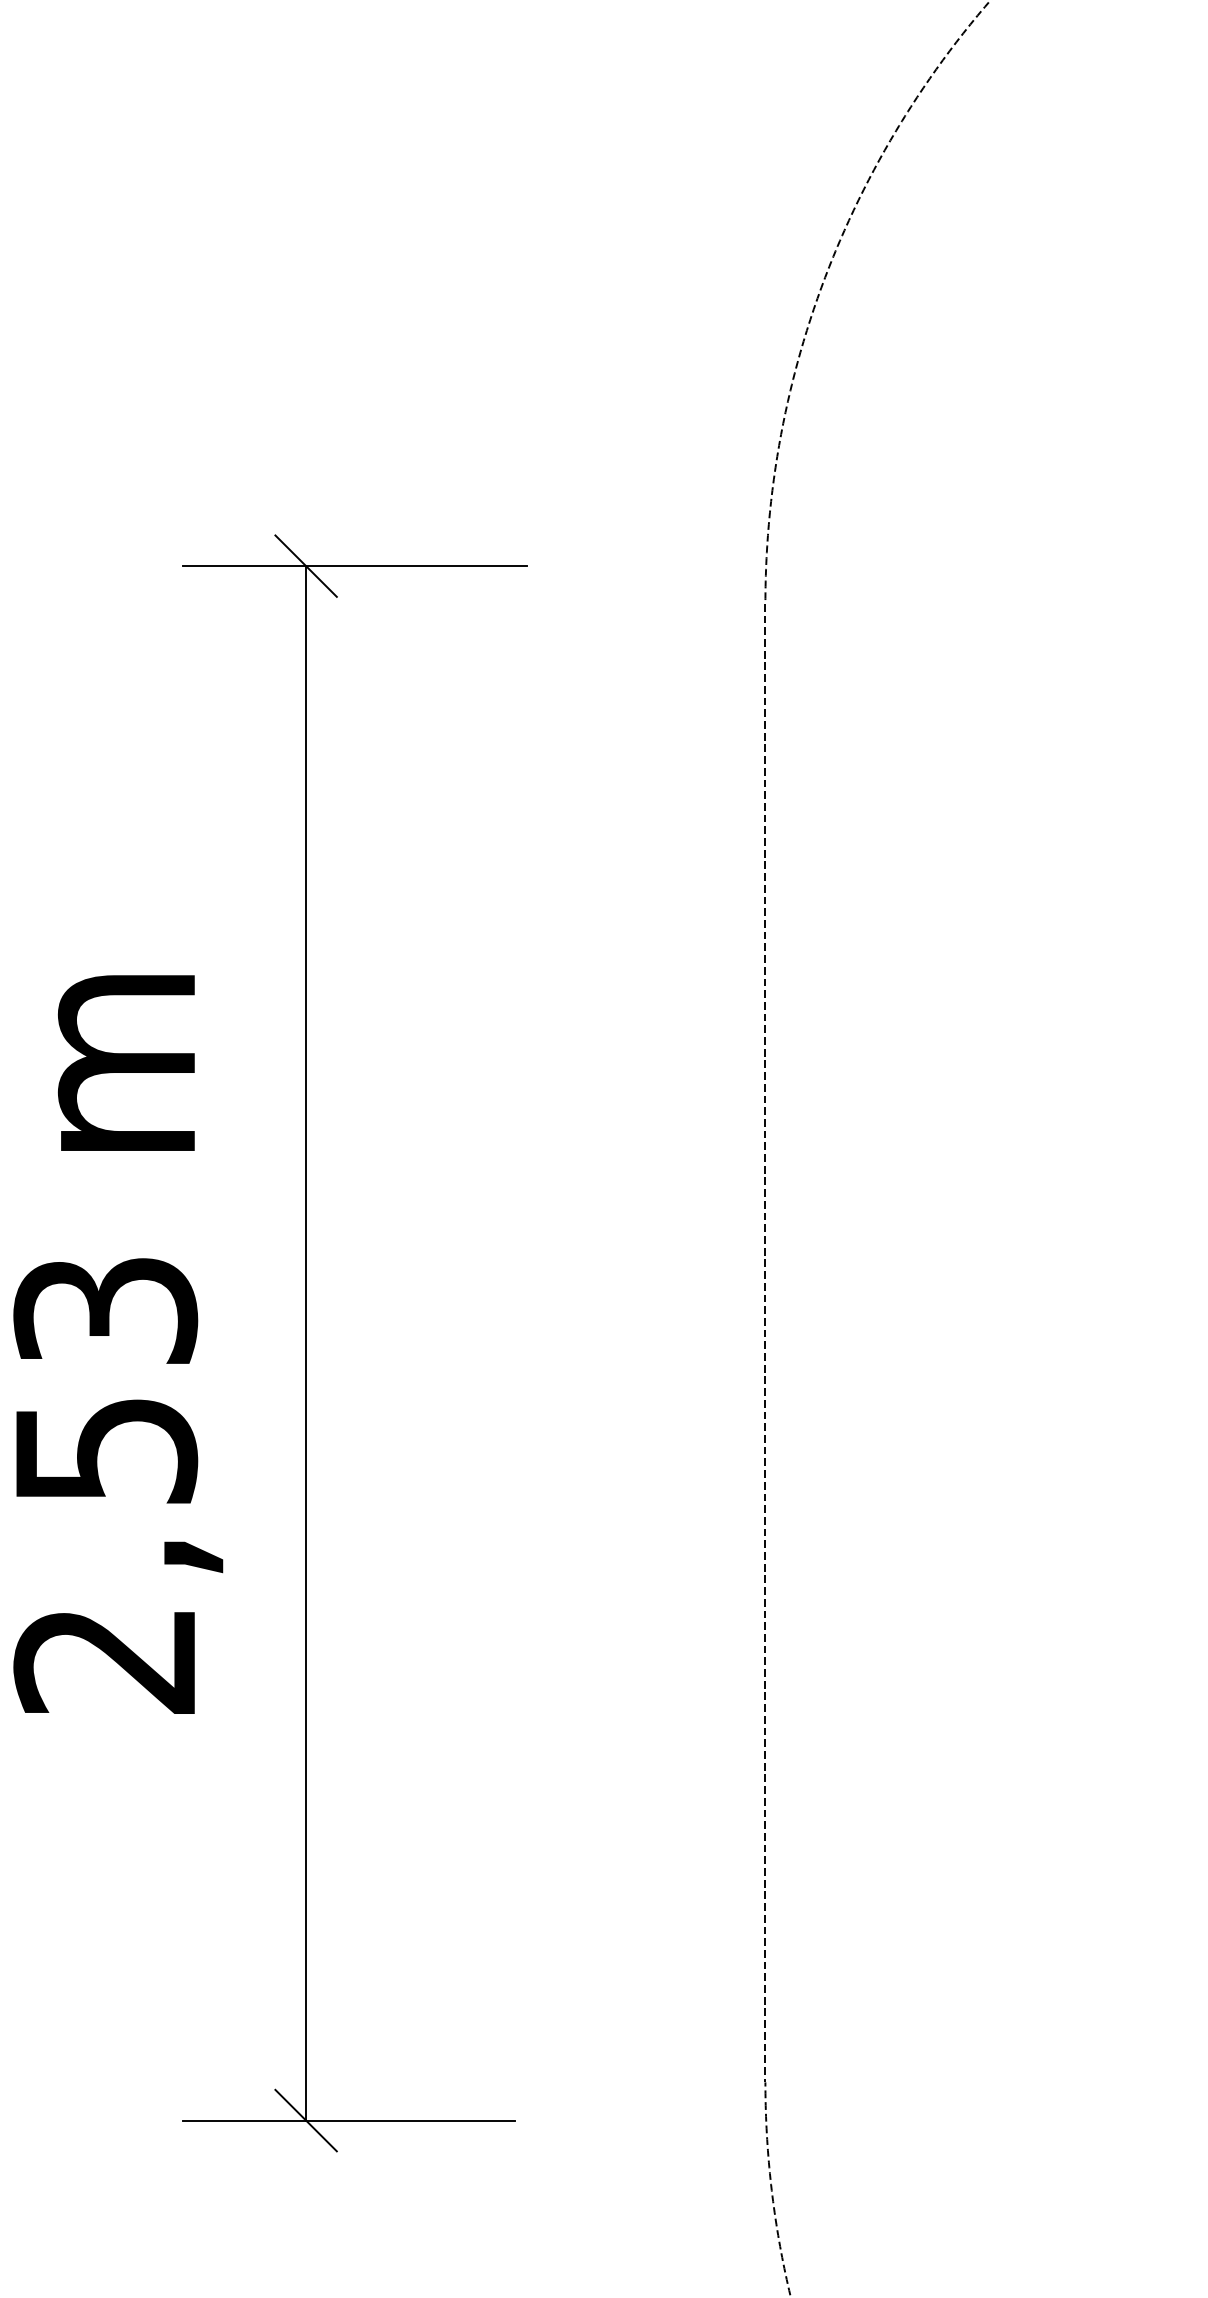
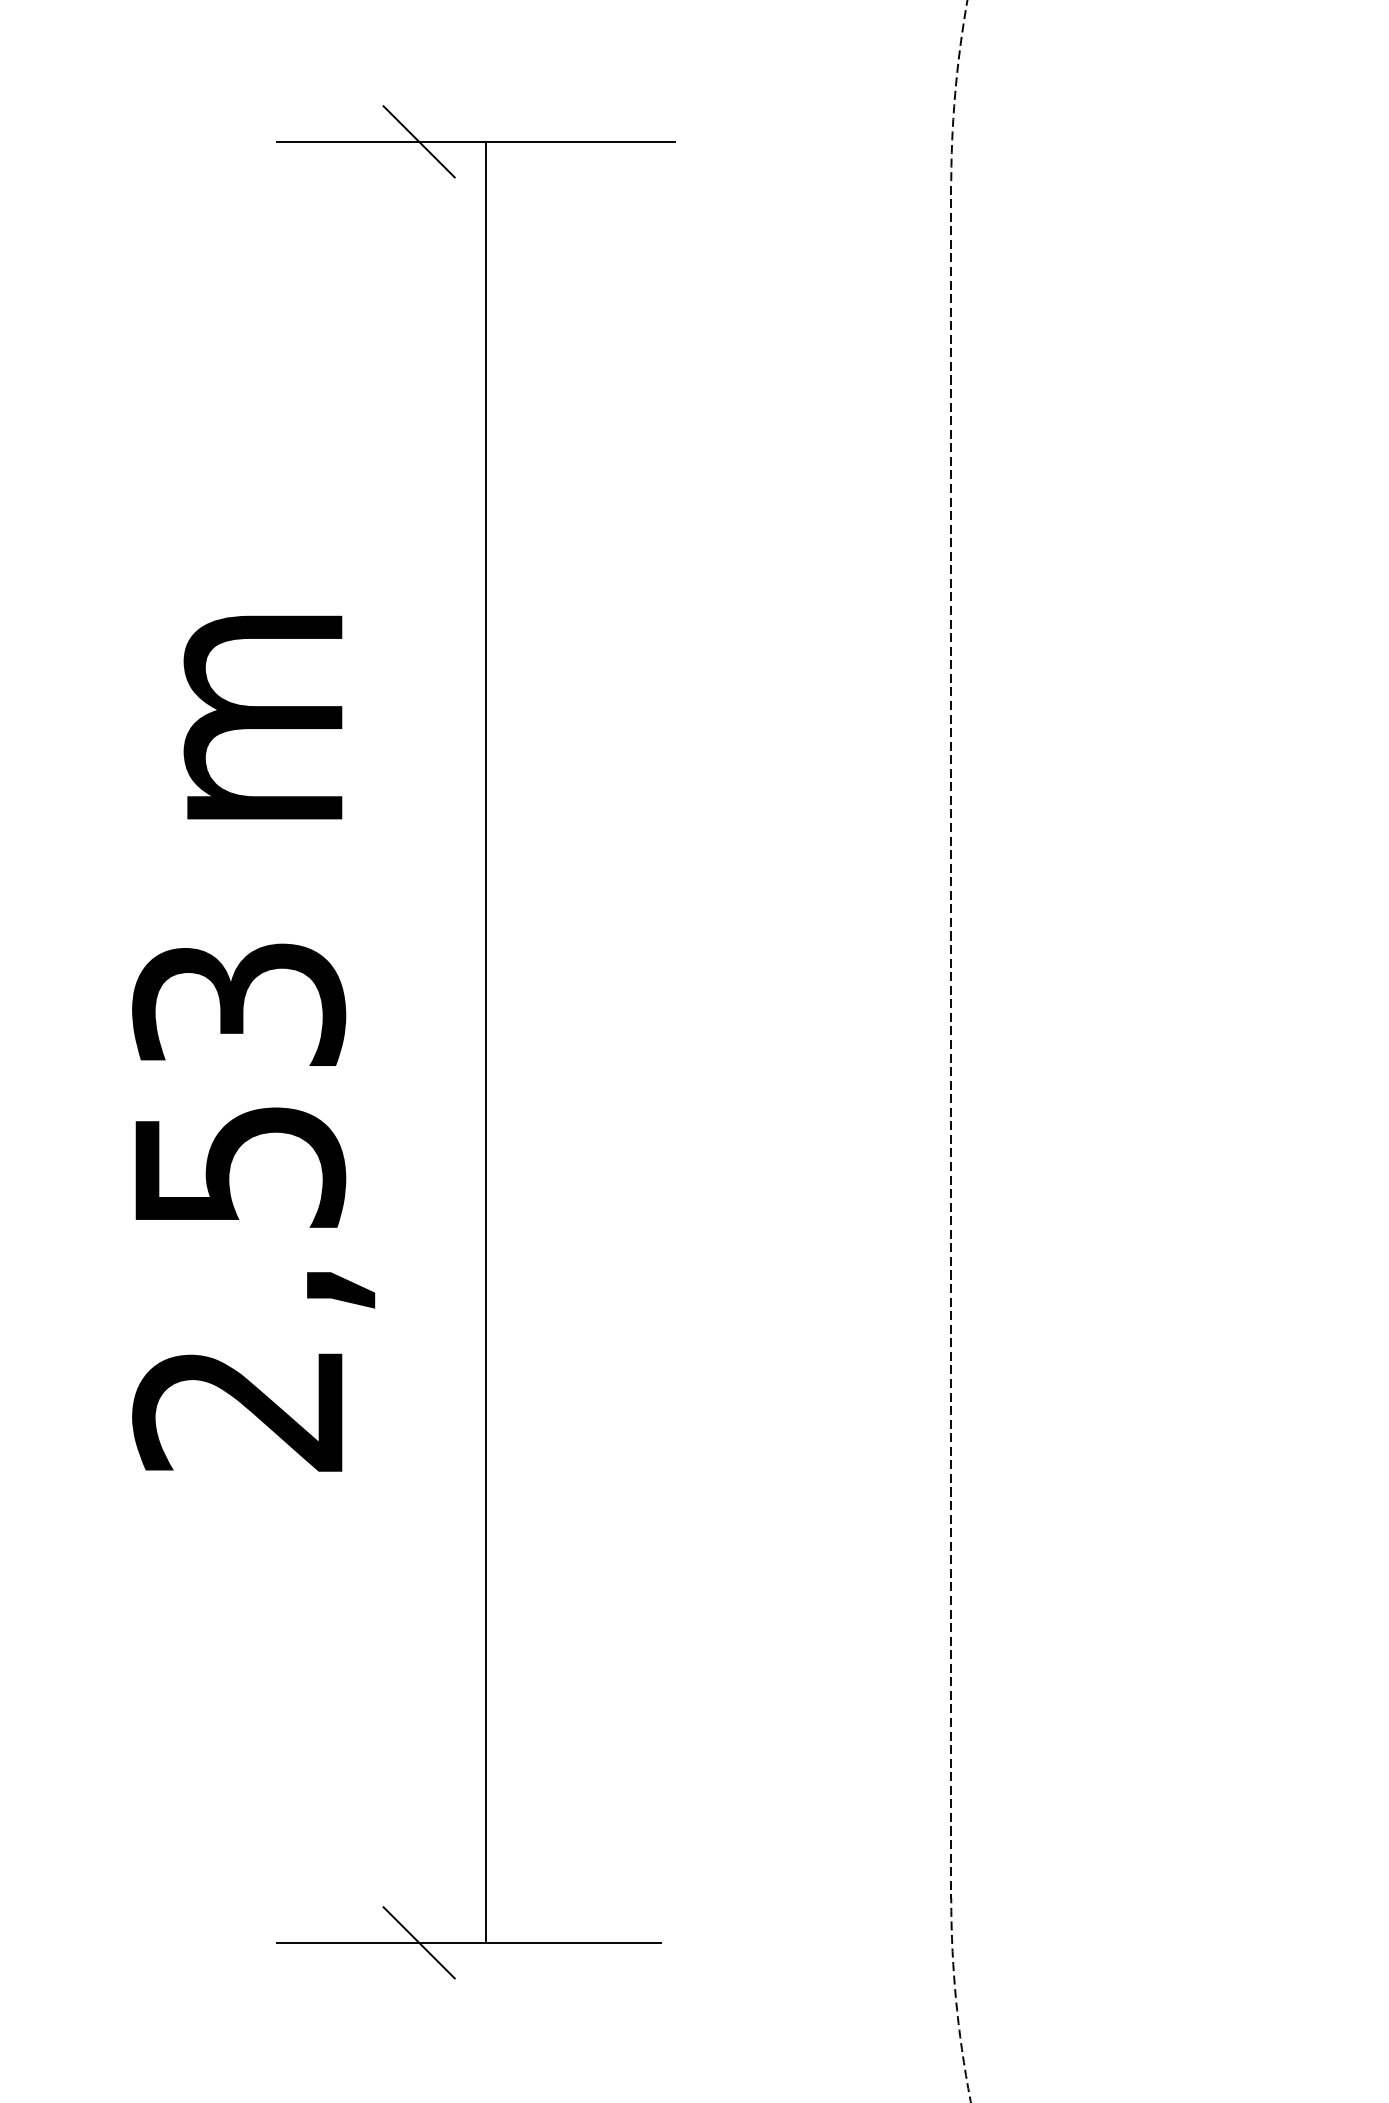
line: (306, 1343) -> (486, 1042), moved
text: (118, 1344) -> (253, 1043), moved

